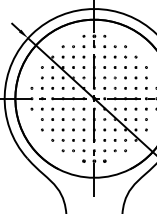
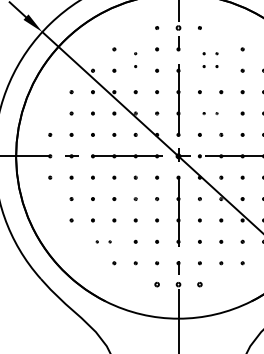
part: (73, 51) -> (135, 59), size x0.6
part: (109, 51) -> (209, 59), size x0.6
part: (109, 77) -> (209, 112), size x0.6
part: (57, 140) -> (102, 242), size x0.6

